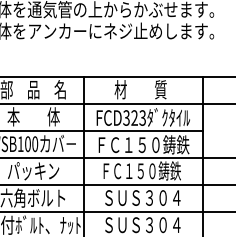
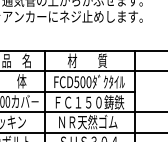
text: (134, 117) -> (82, 81), FCD323 -> FCD500
text: (141, 170) -> (88, 121), ＦＣ１５０鋳鉄 -> ＮＲ天然ゴム

